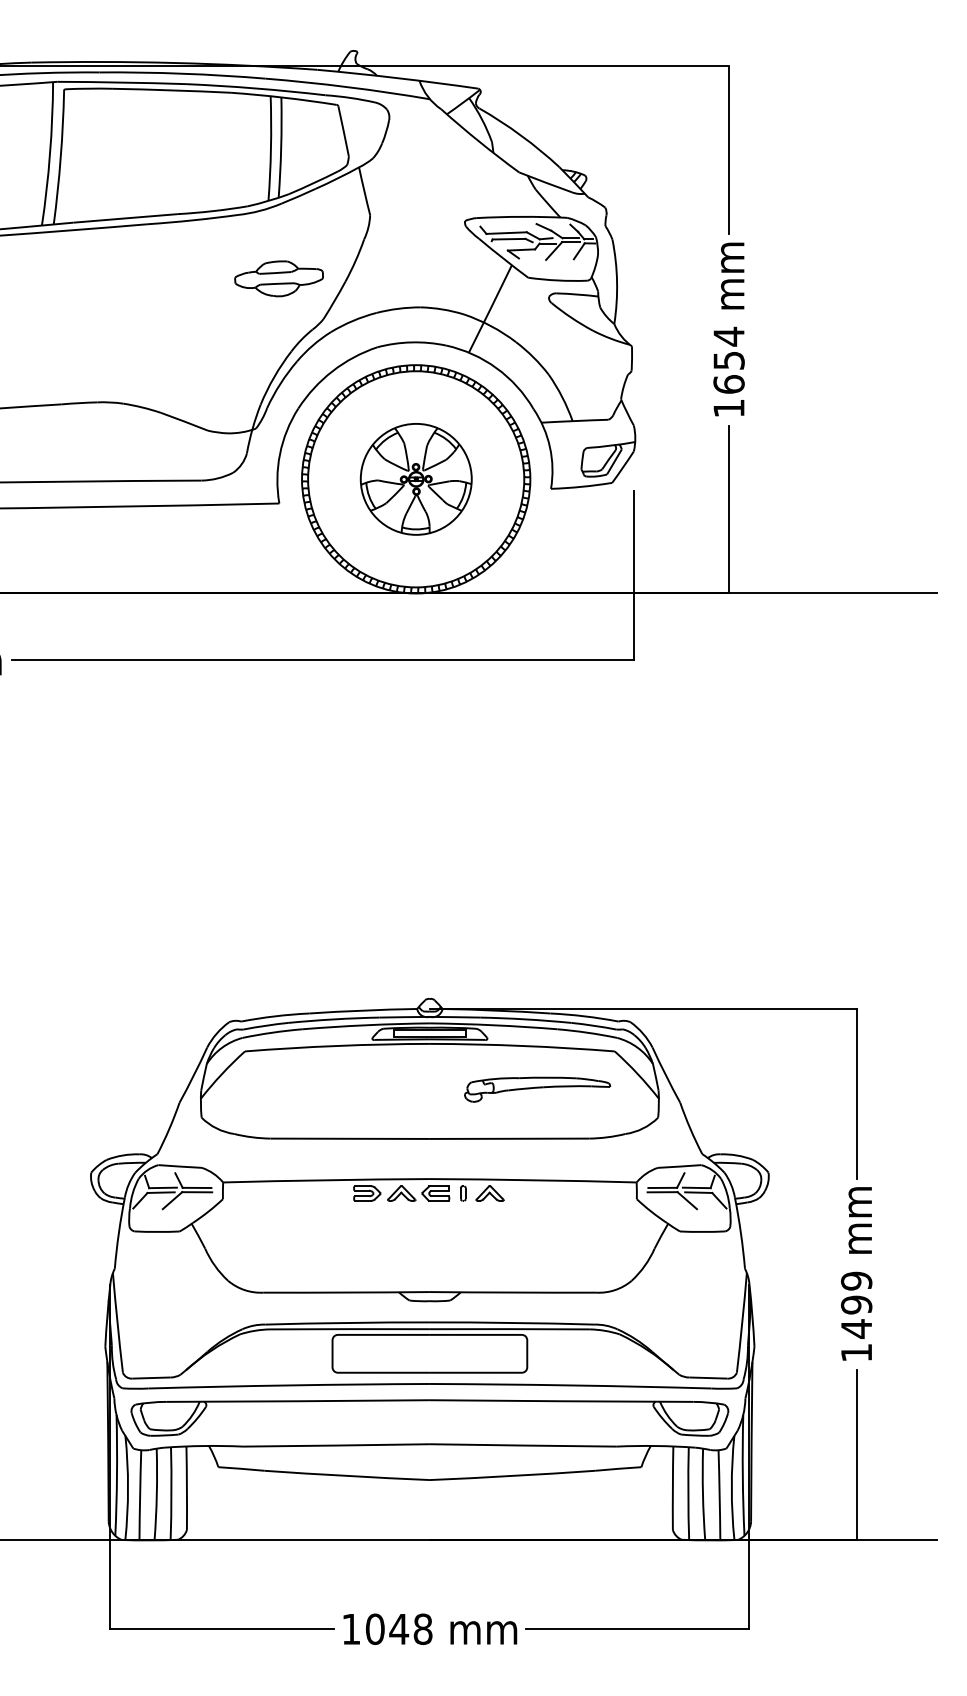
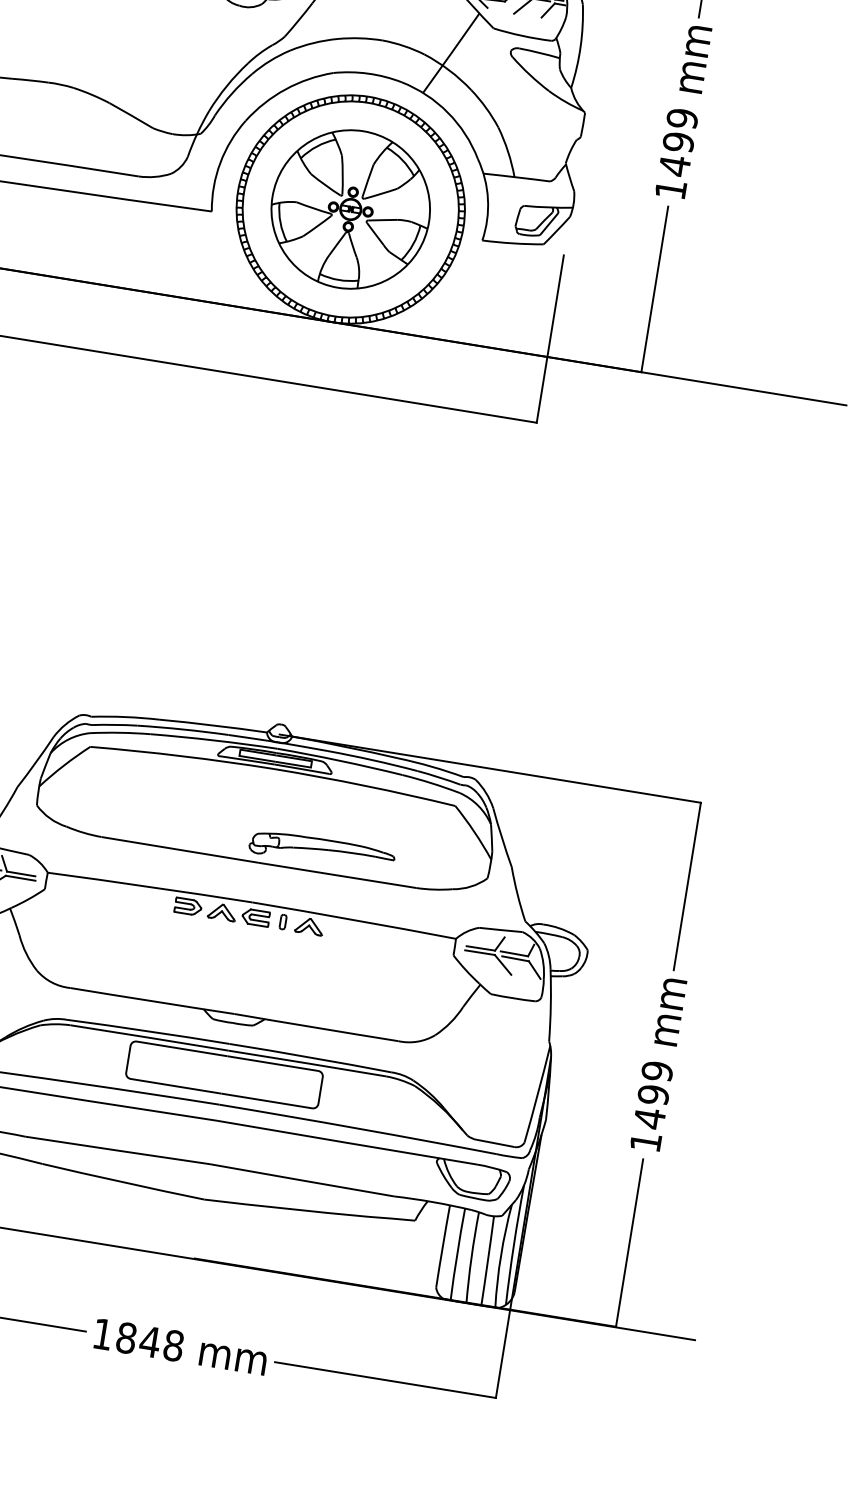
text: (728, 360) -> (678, 142), 1654 -> 1499
part: (416, 479) -> (351, 209), size x1.43
part: (537, 1089) -> (322, 851), moved
text: (374, 1628) -> (125, 1337), 1048 -> 1848

